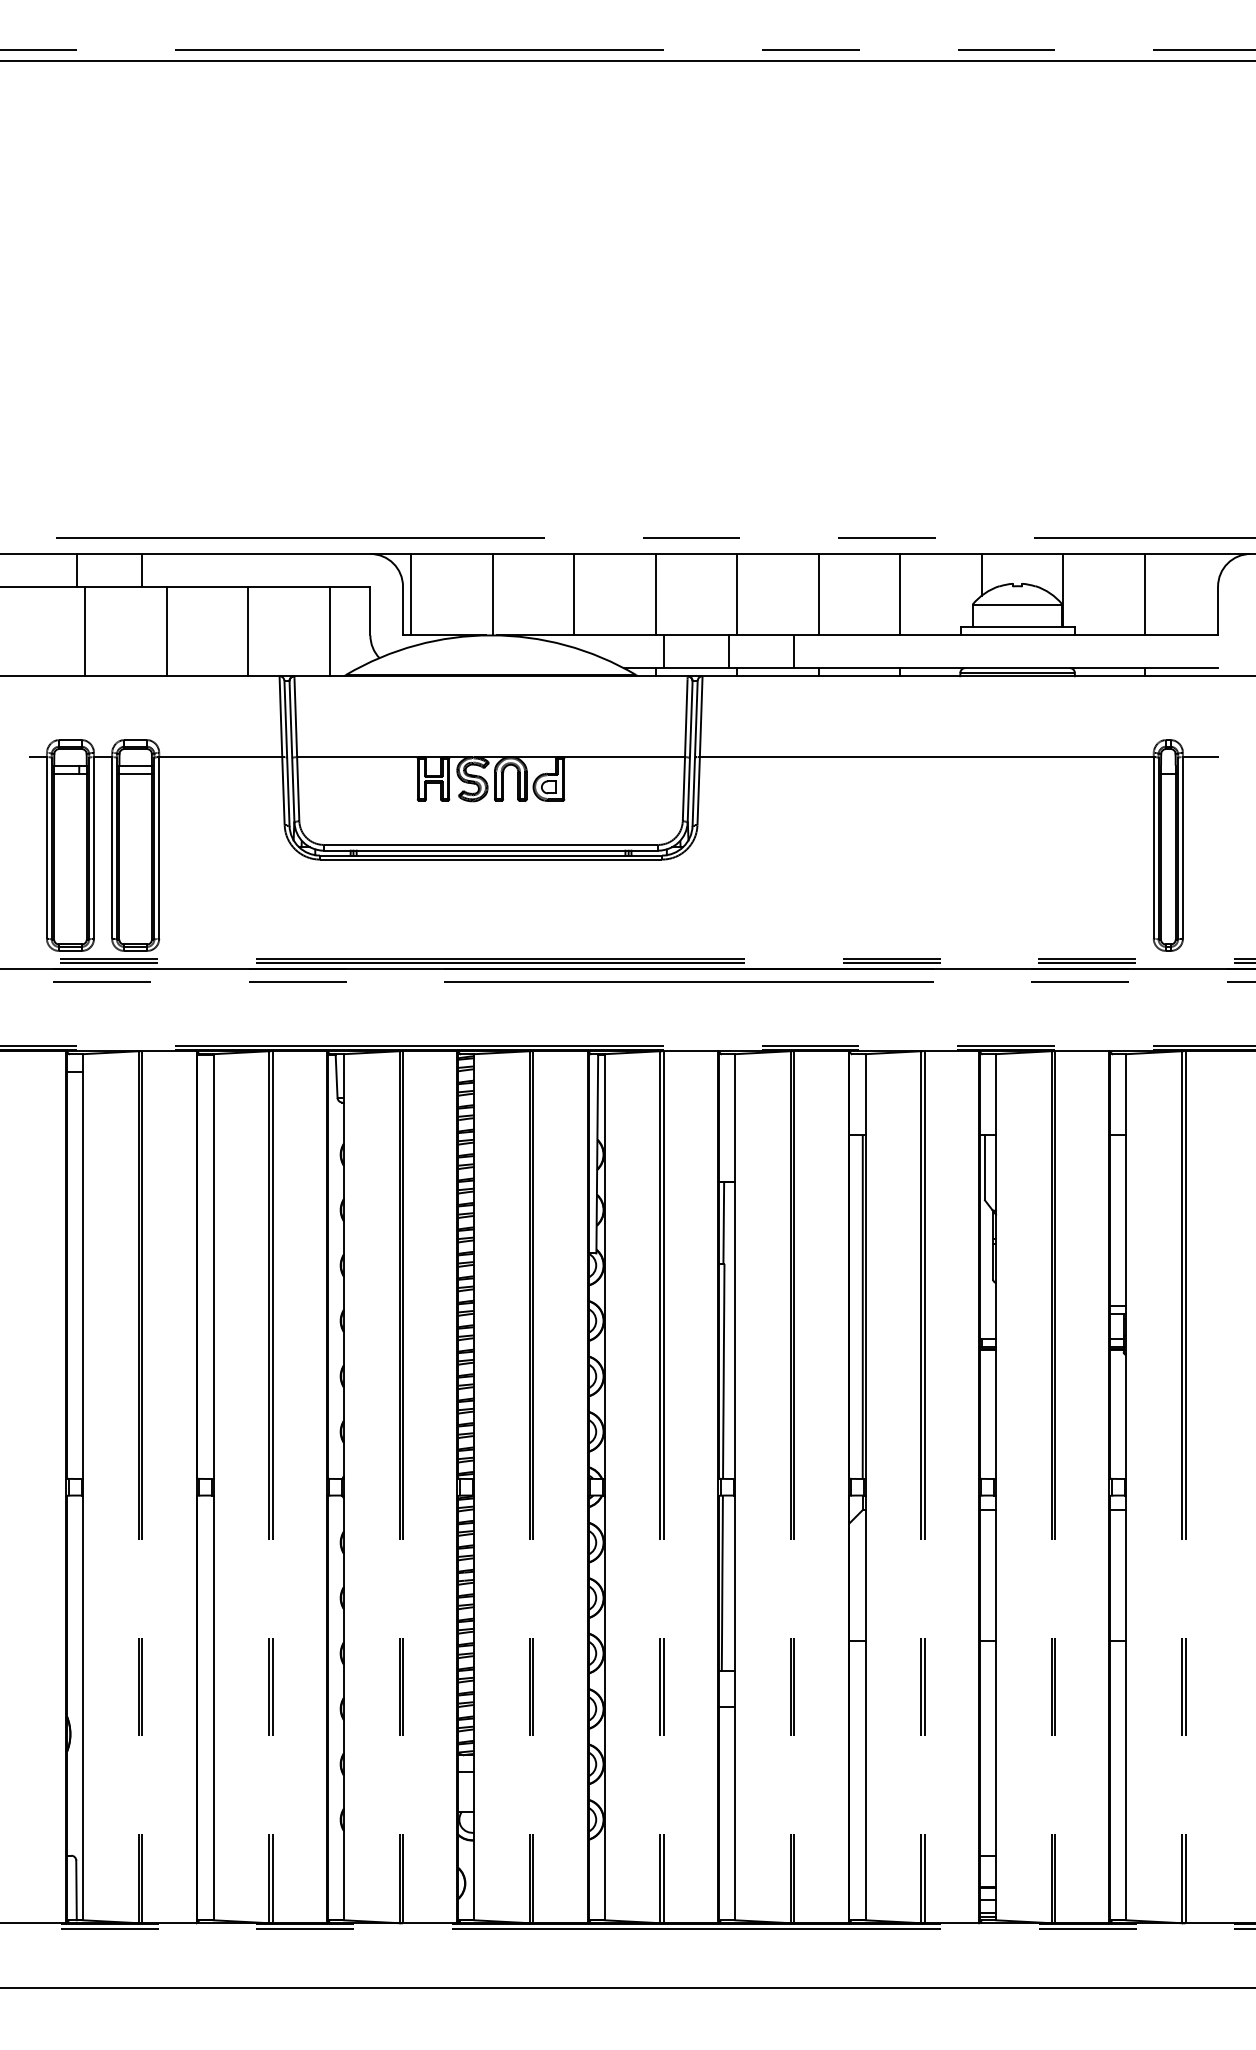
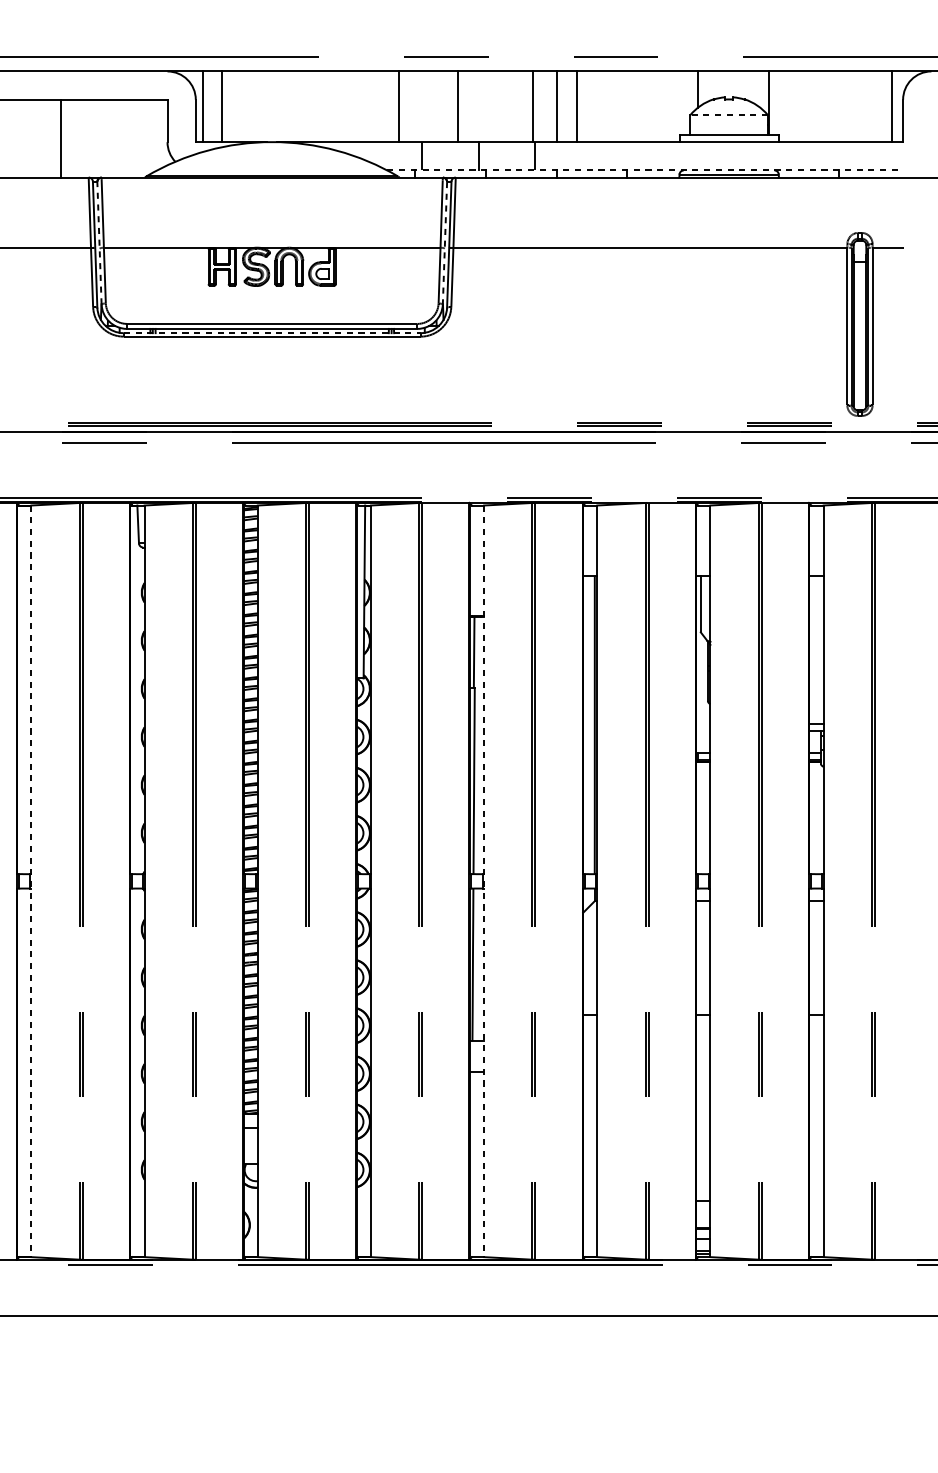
line: (492, 594) -> (221, 106), moved
line: (574, 594) -> (399, 106), moved
line: (655, 594) -> (458, 106), moved
line: (737, 594) -> (532, 106), moved
line: (900, 594) -> (577, 106), moved
line: (1144, 594) -> (892, 106), moved
line: (1017, 604) -> (729, 115), solid -> dashed
line: (329, 631) -> (132, 138), removed
line: (921, 668) -> (645, 170), solid -> dashed
line: (292, 751) -> (99, 242), solid -> dashed
line: (690, 751) -> (445, 242), solid -> dashed
line: (491, 855) -> (272, 333), solid -> dashed
line: (213, 1487) -> (31, 881), solid -> dashed
line: (735, 1487) -> (484, 881), solid -> dashed

